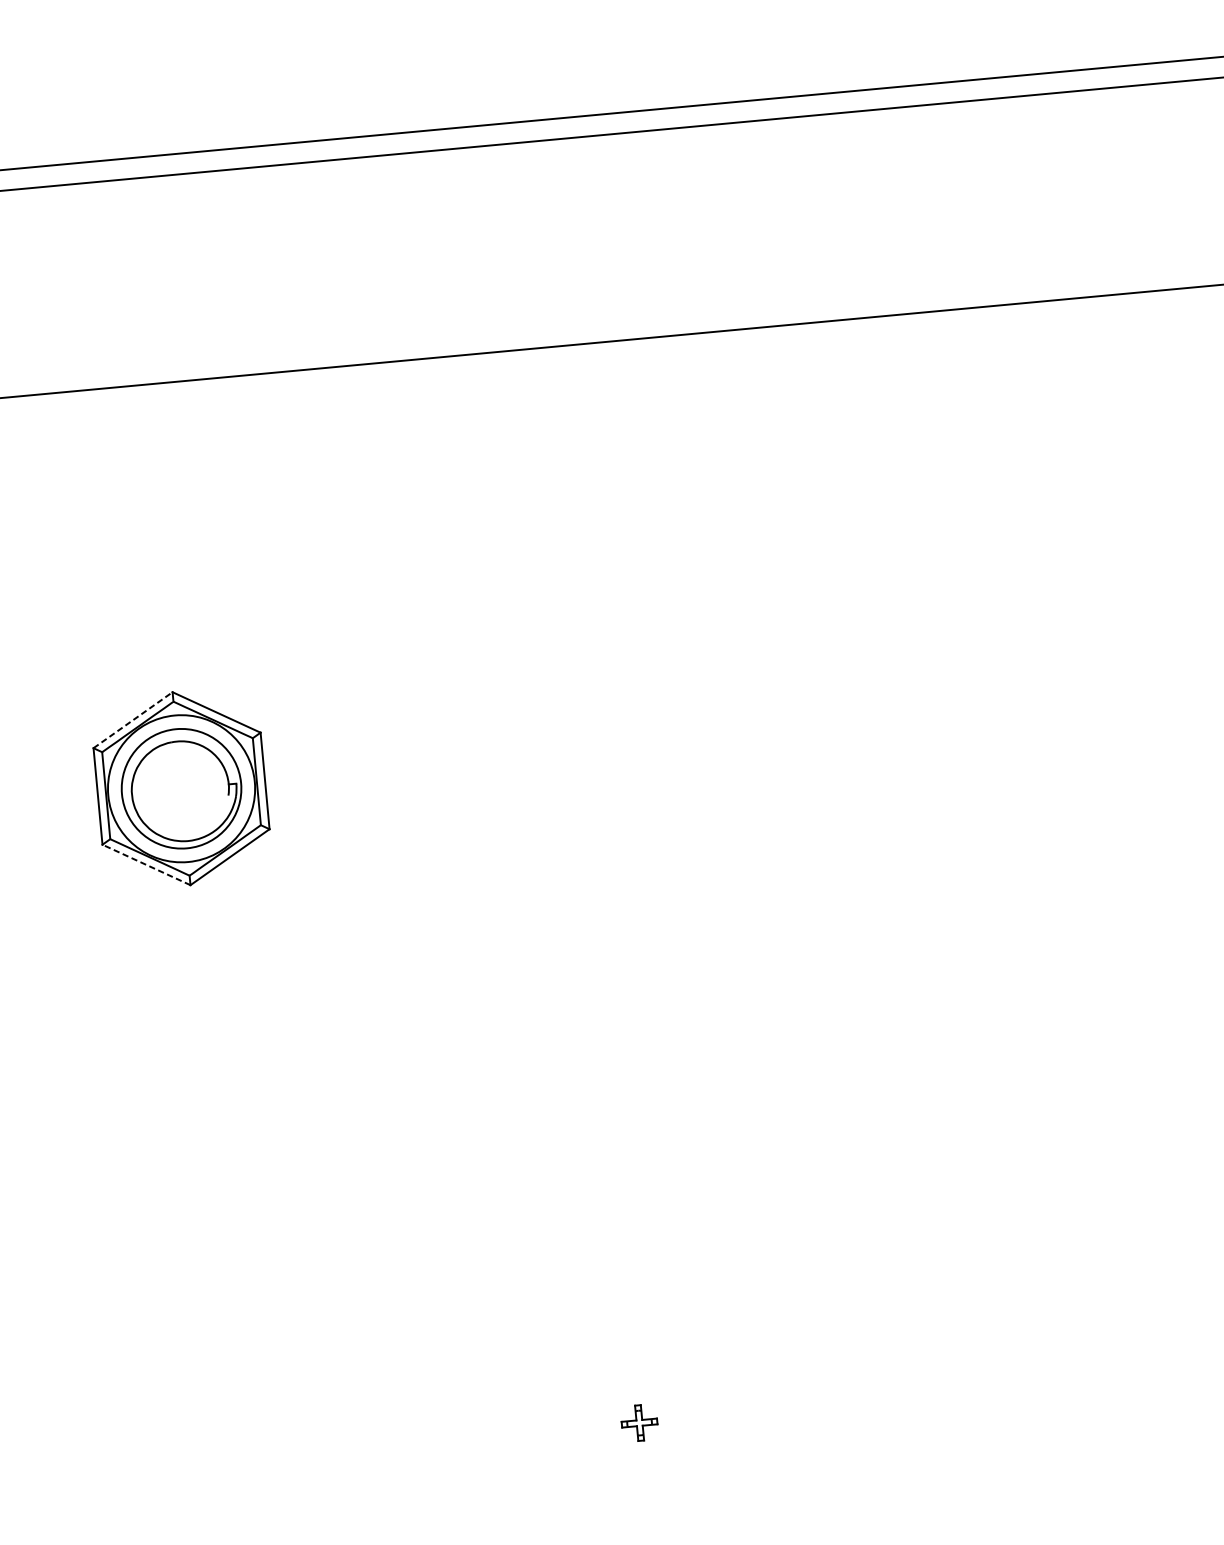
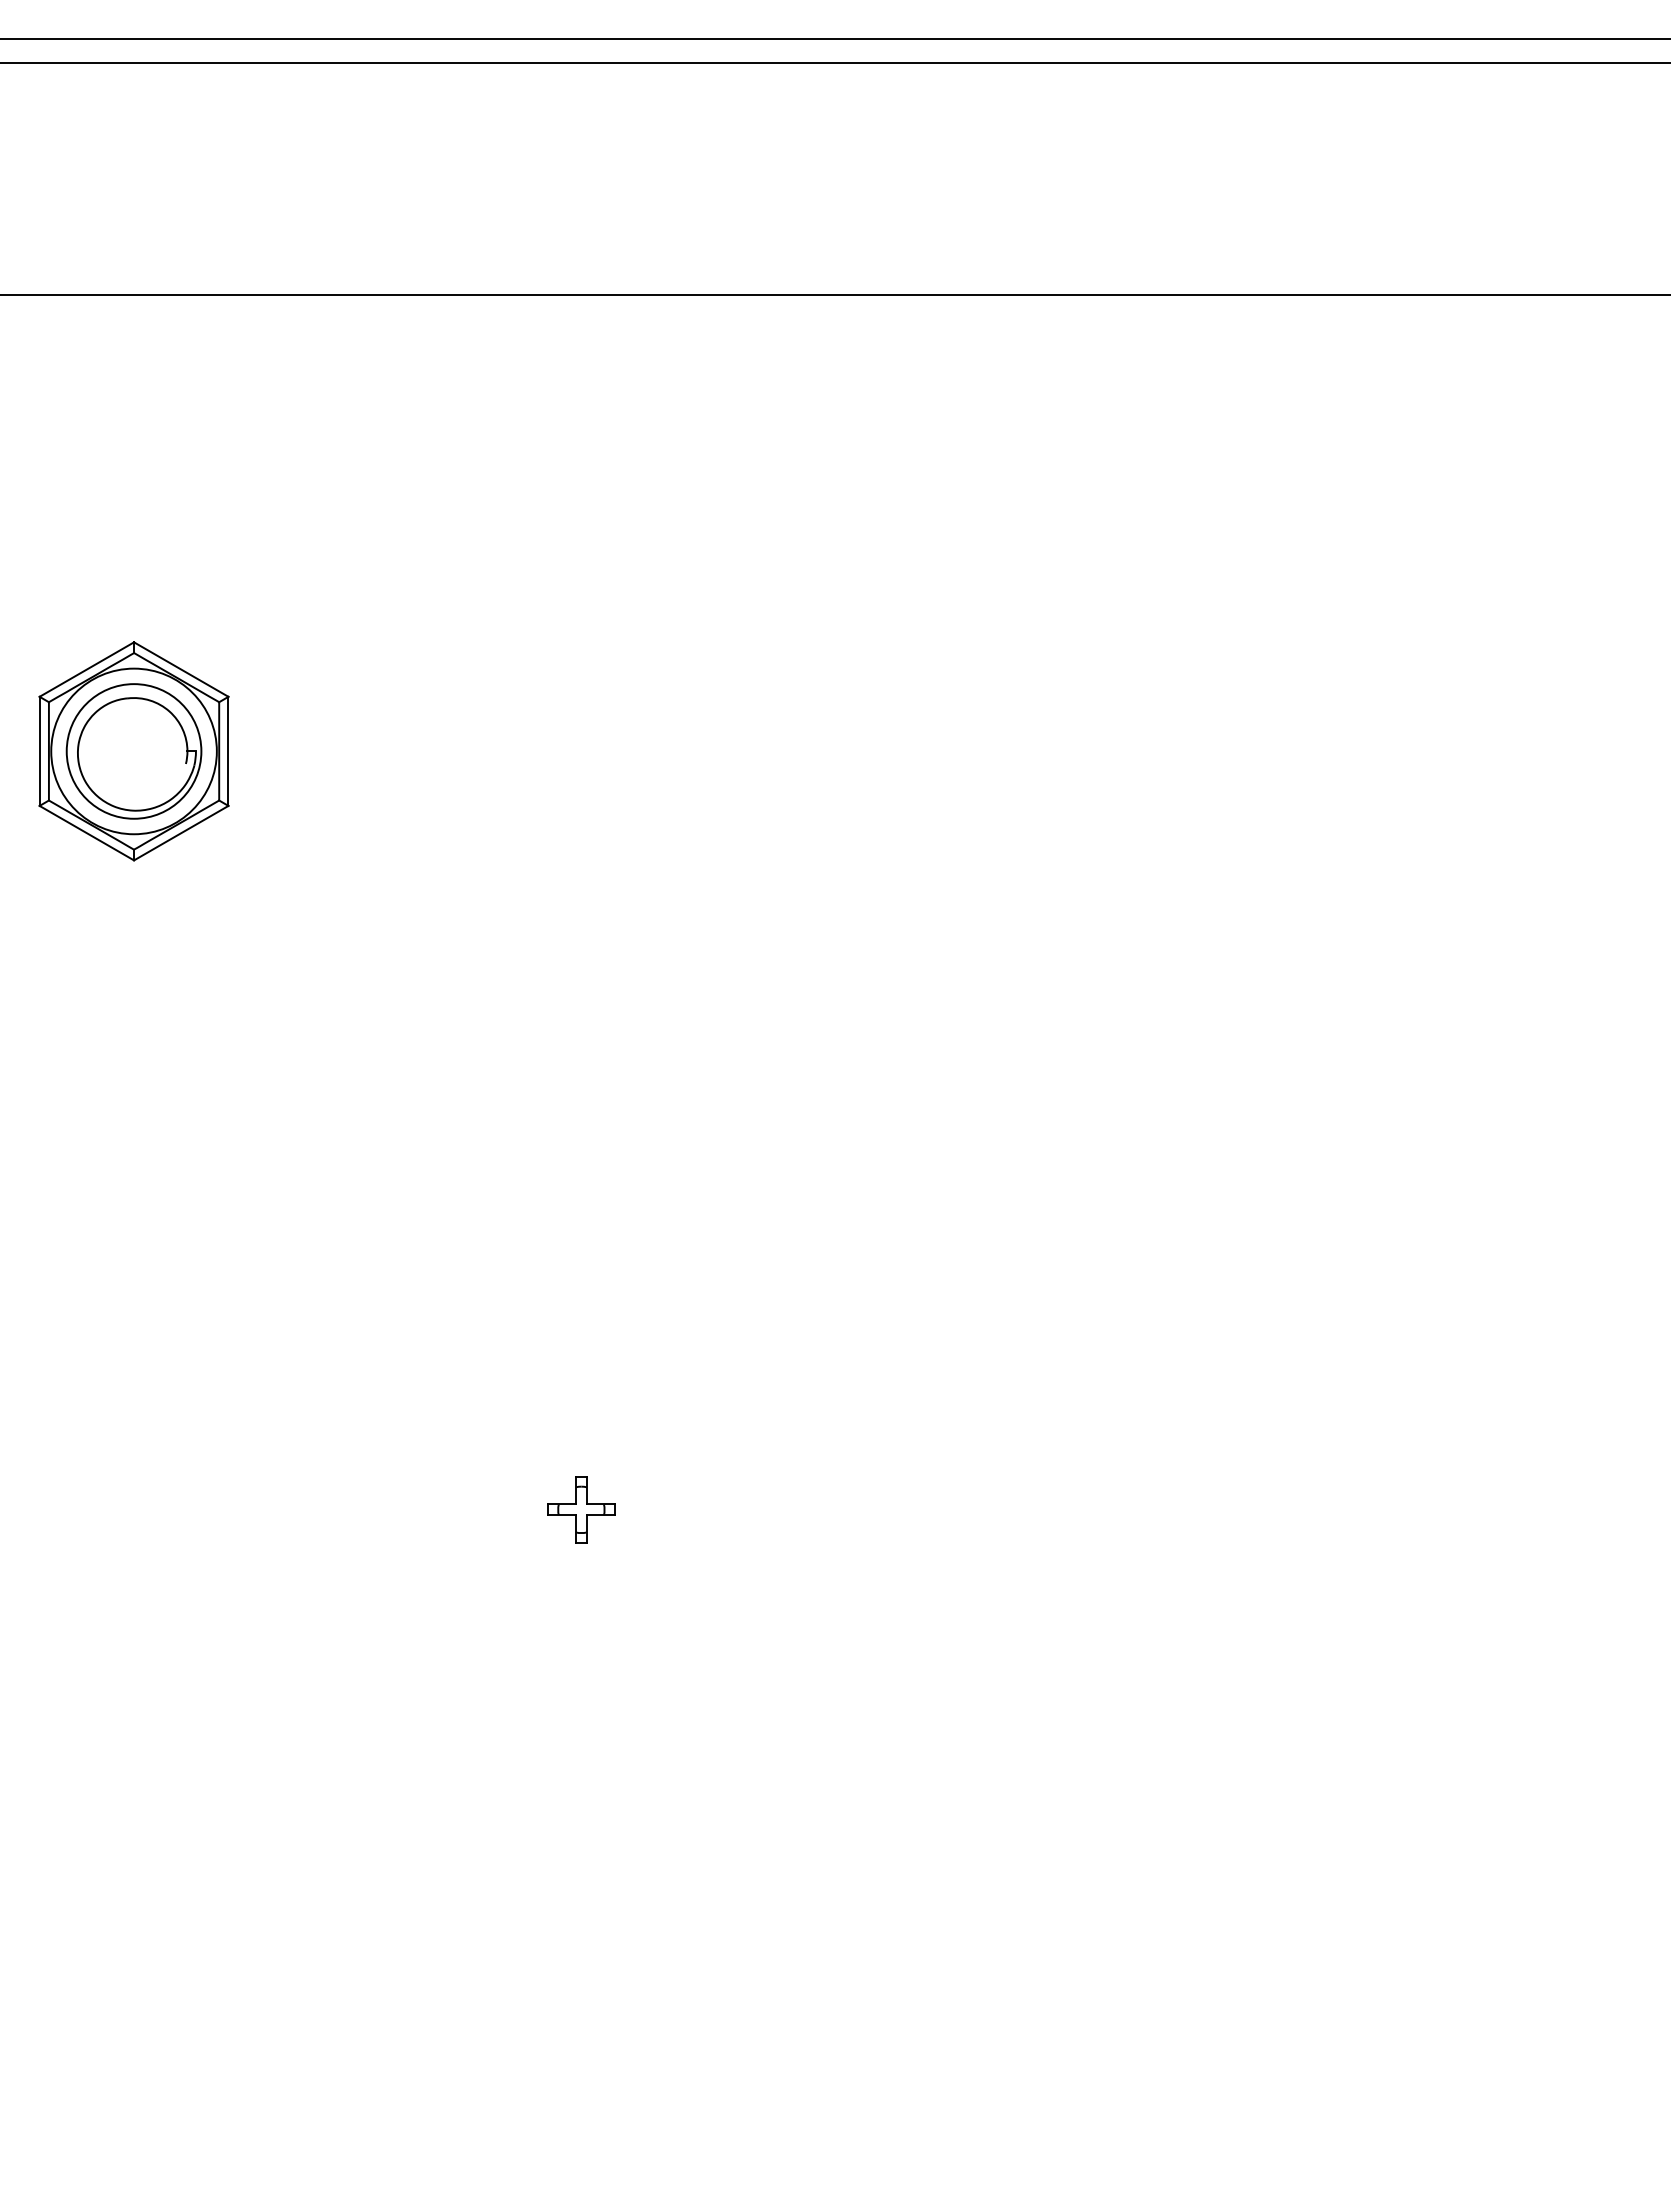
line: (132, 720) -> (86, 669), dashed -> solid
line: (146, 865) -> (86, 833), dashed -> solid
part: (639, 1422) -> (581, 1509), size x1.67

